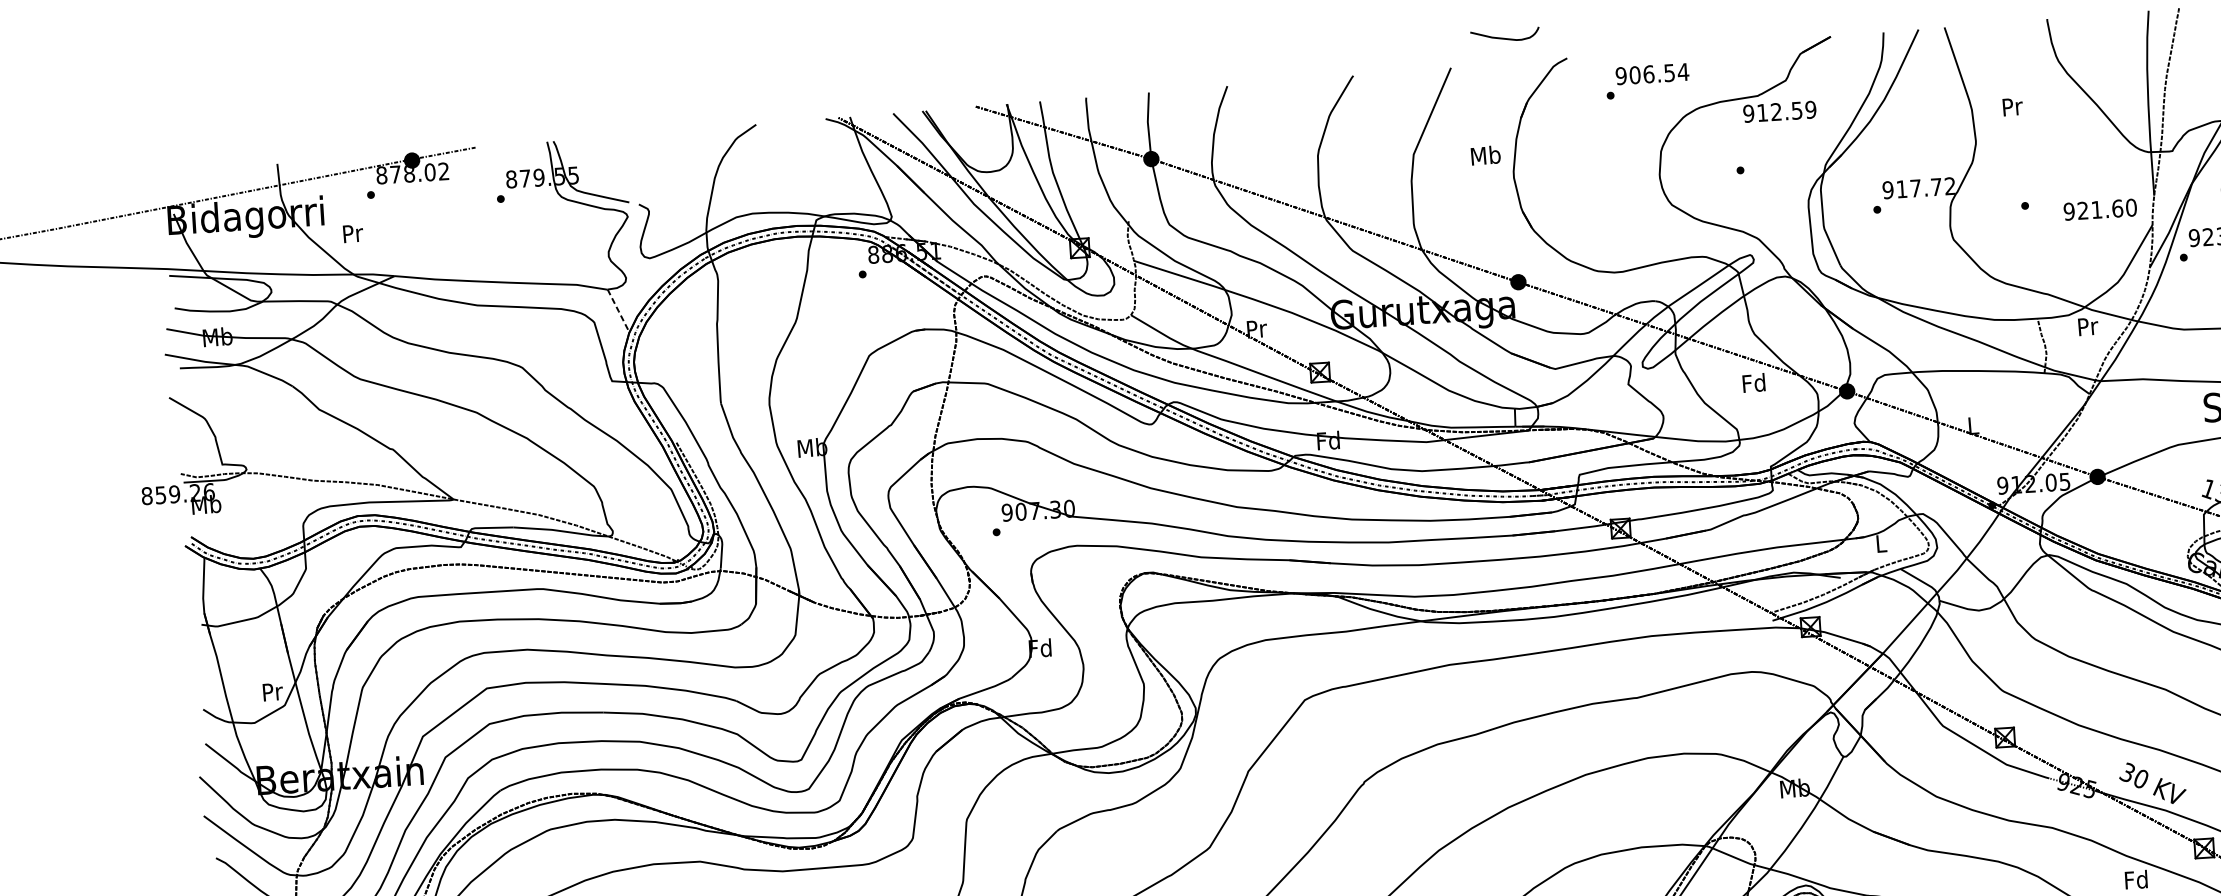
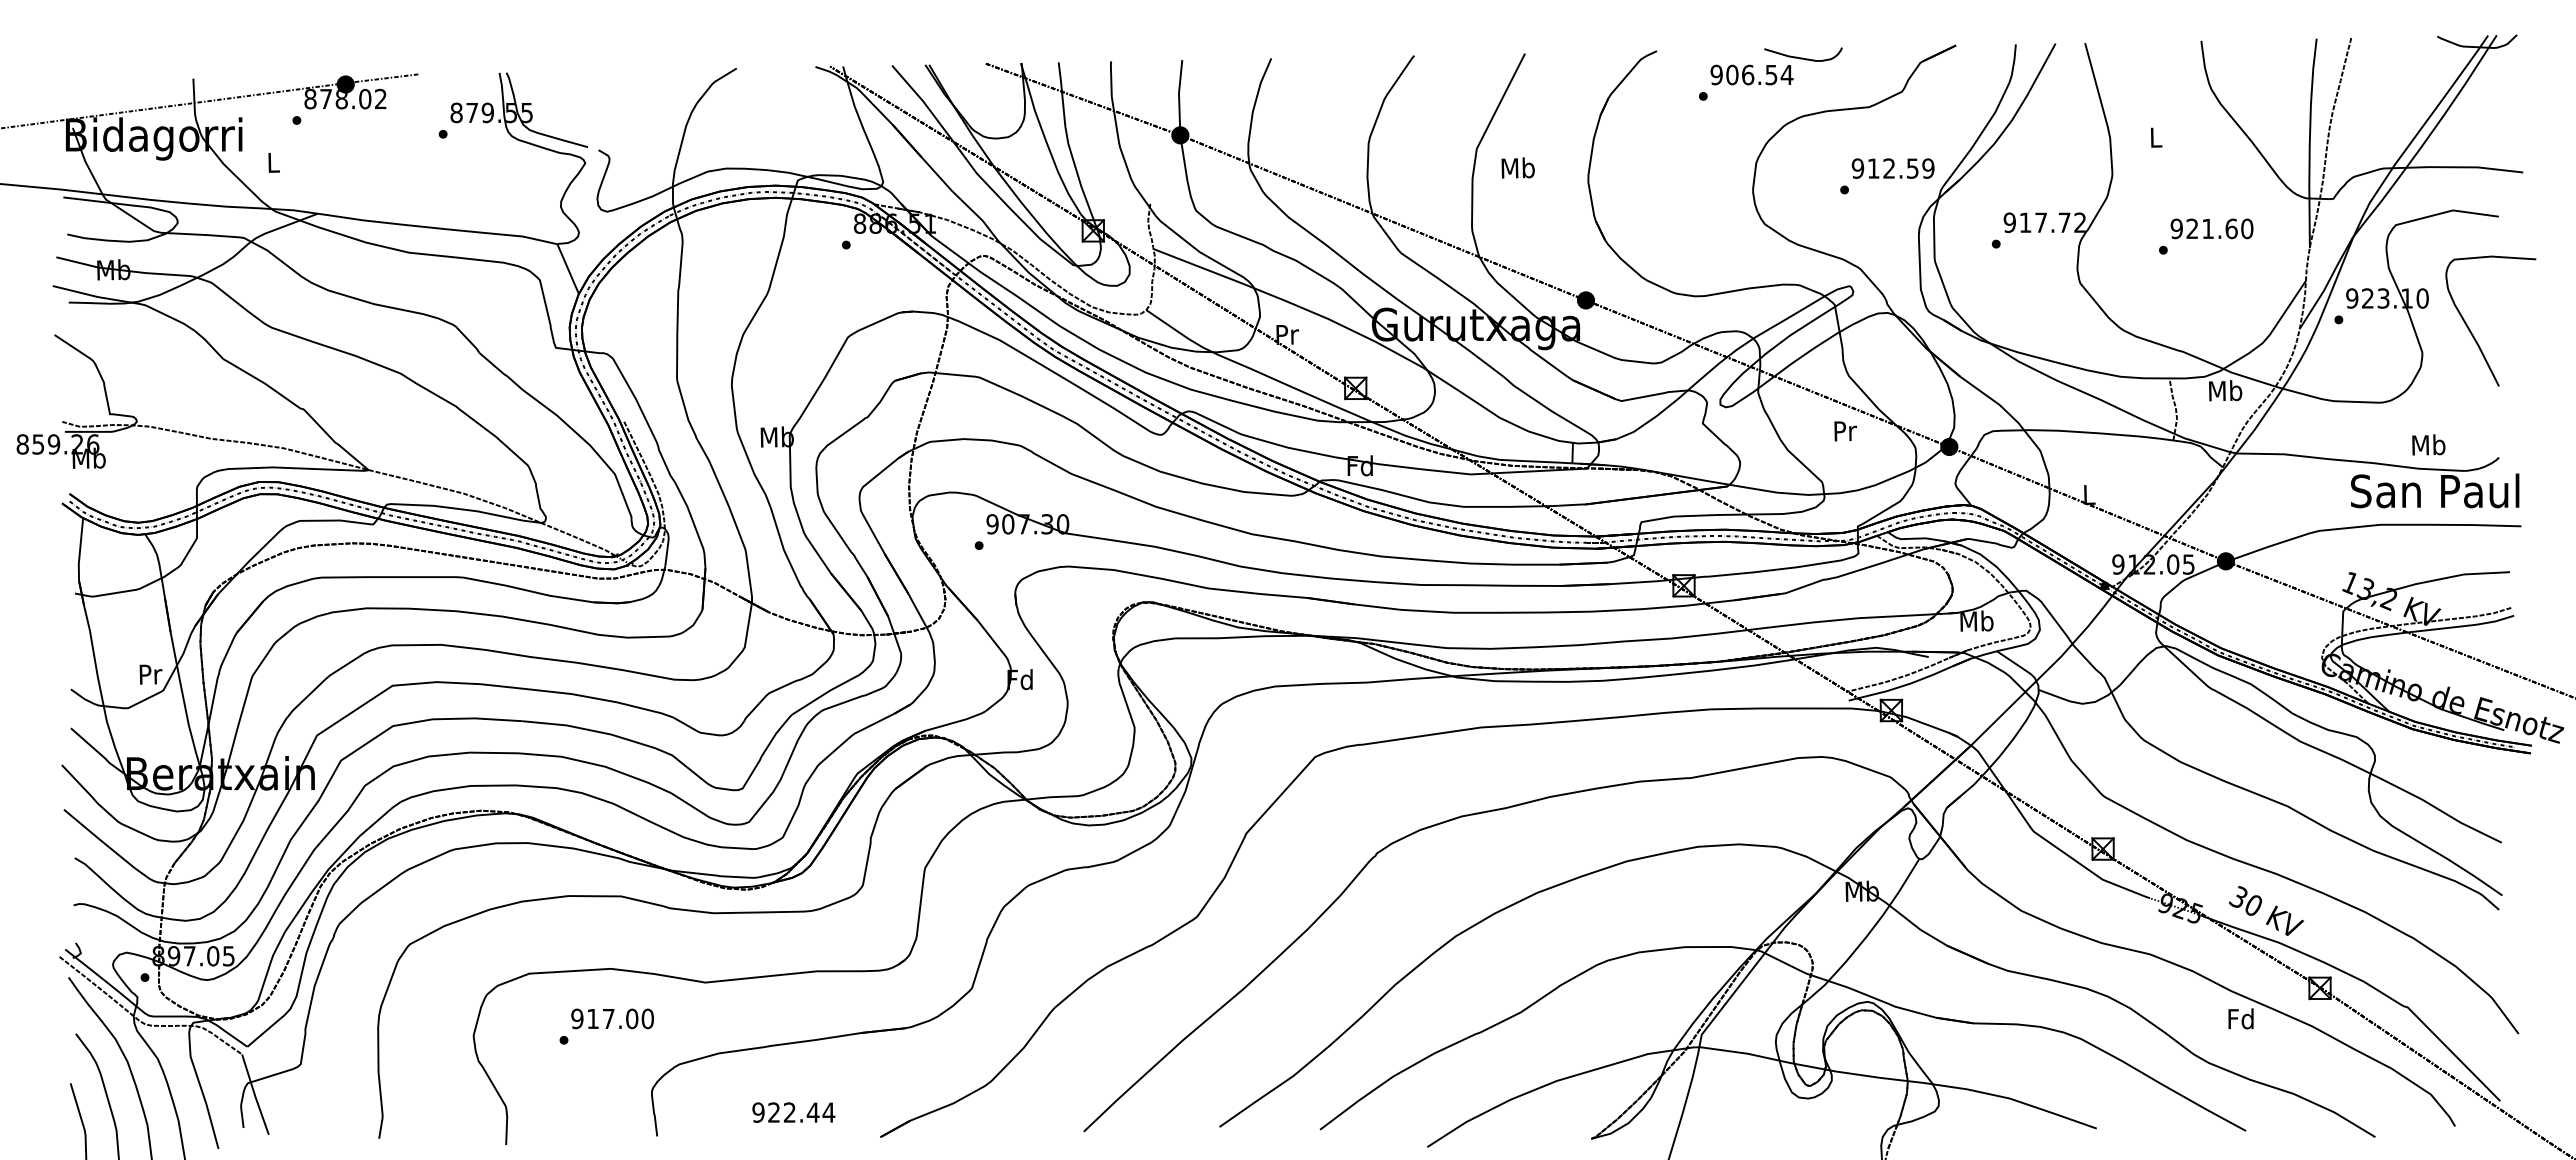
curve: (1505, 37) -> (1803, 57), moved
text: (2012, 106) -> (2156, 137), Pr -> L
text: (1779, 111) -> (1892, 168), moved
text: (1485, 155) -> (1517, 167), moved
text: (2099, 209) -> (2211, 228), moved
text: (352, 233) -> (273, 162), Pr -> L
line: (618, 311) -> (568, 269), dashed -> solid
text: (2087, 326) -> (2225, 390), Pr -> Mb
text: (1753, 382) -> (1844, 430), Fd -> Pr
text: (1880, 542) -> (1976, 620), L -> Mb

